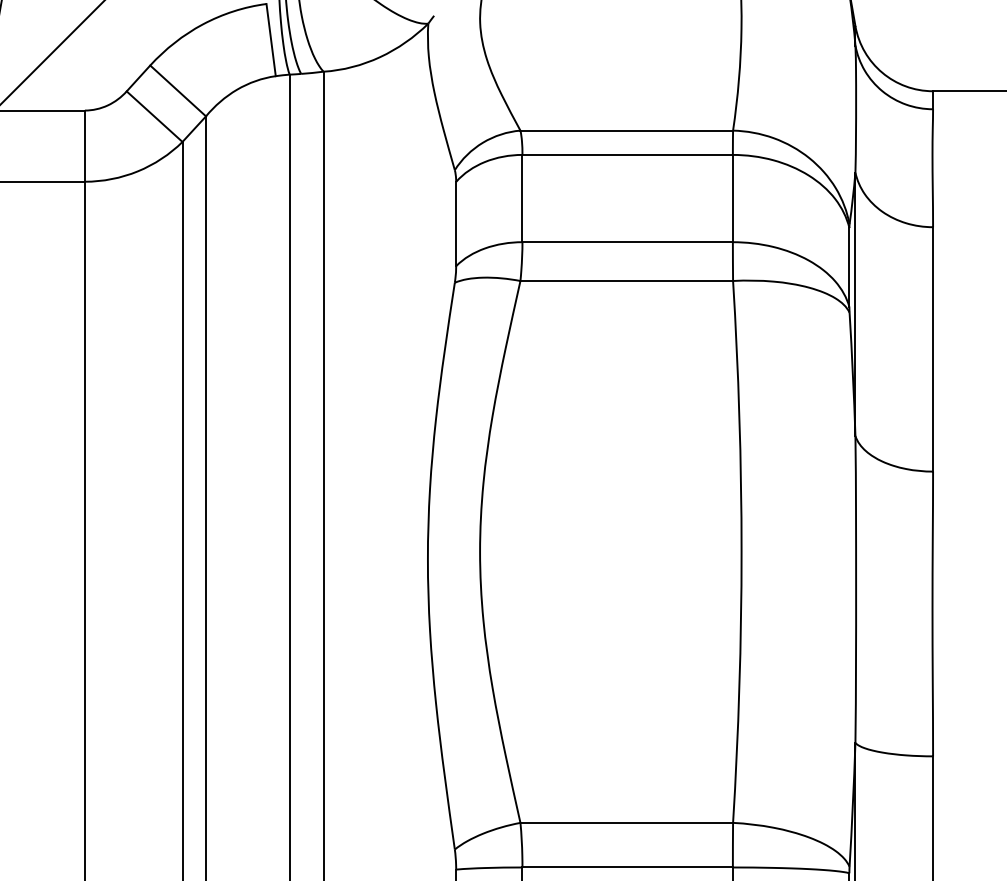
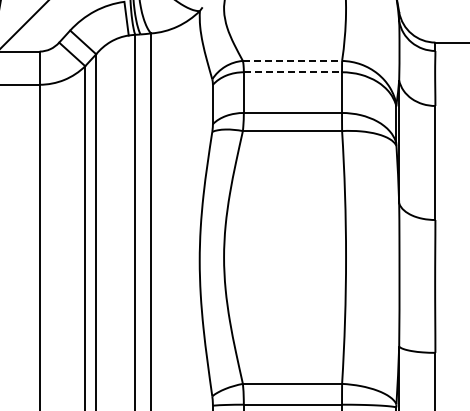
line: (626, 129) -> (292, 60), solid -> dashed
line: (628, 155) -> (293, 72), solid -> dashed

